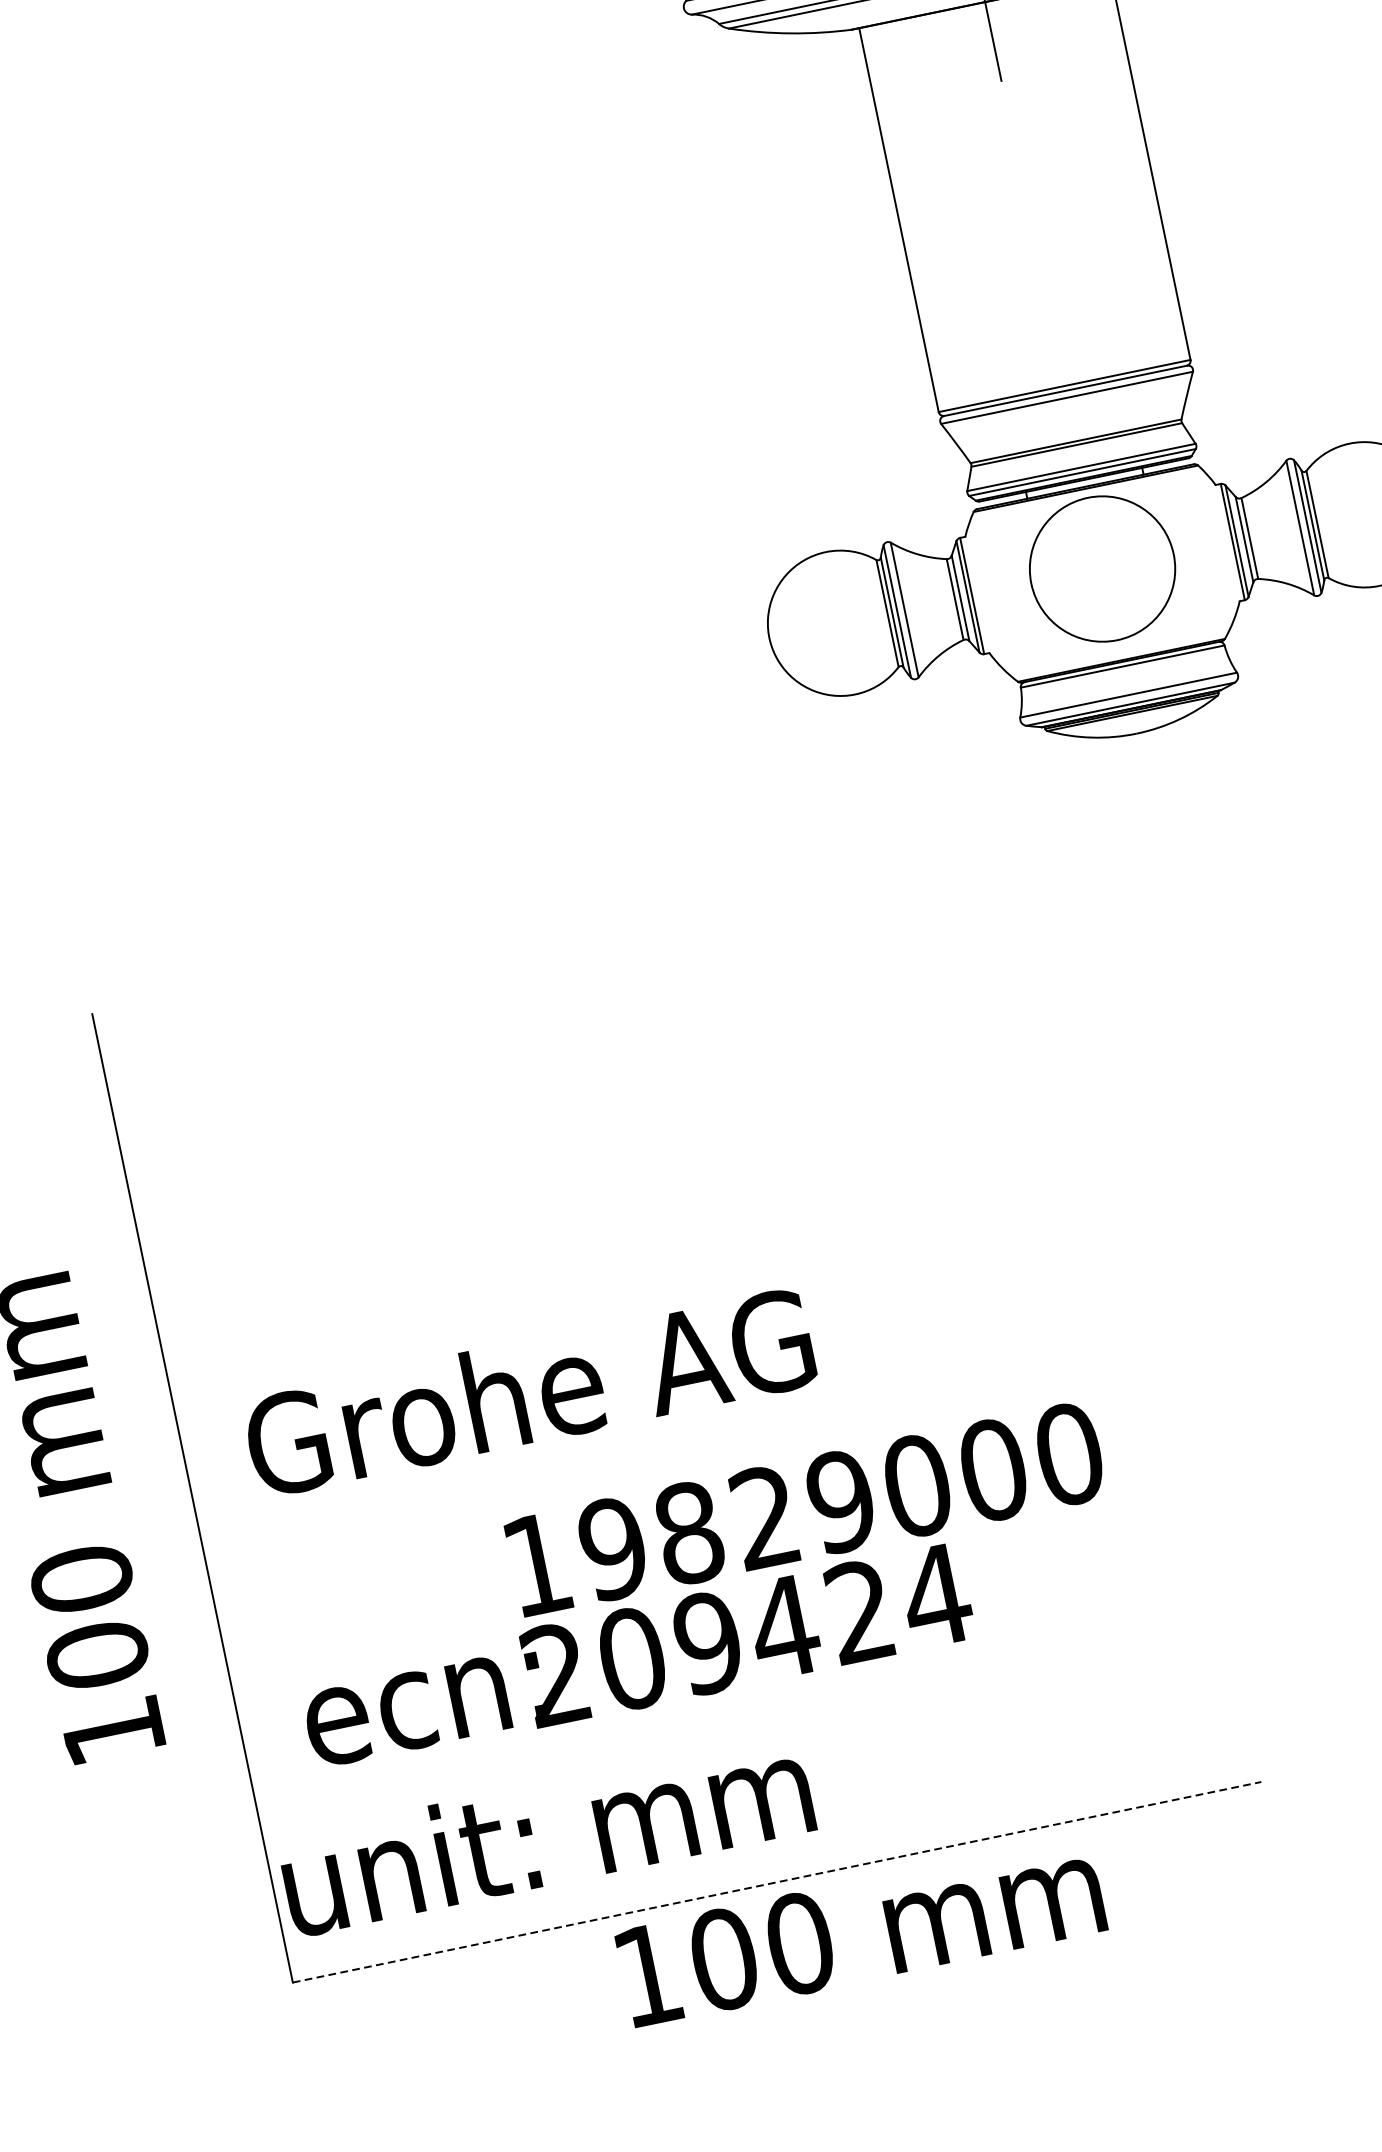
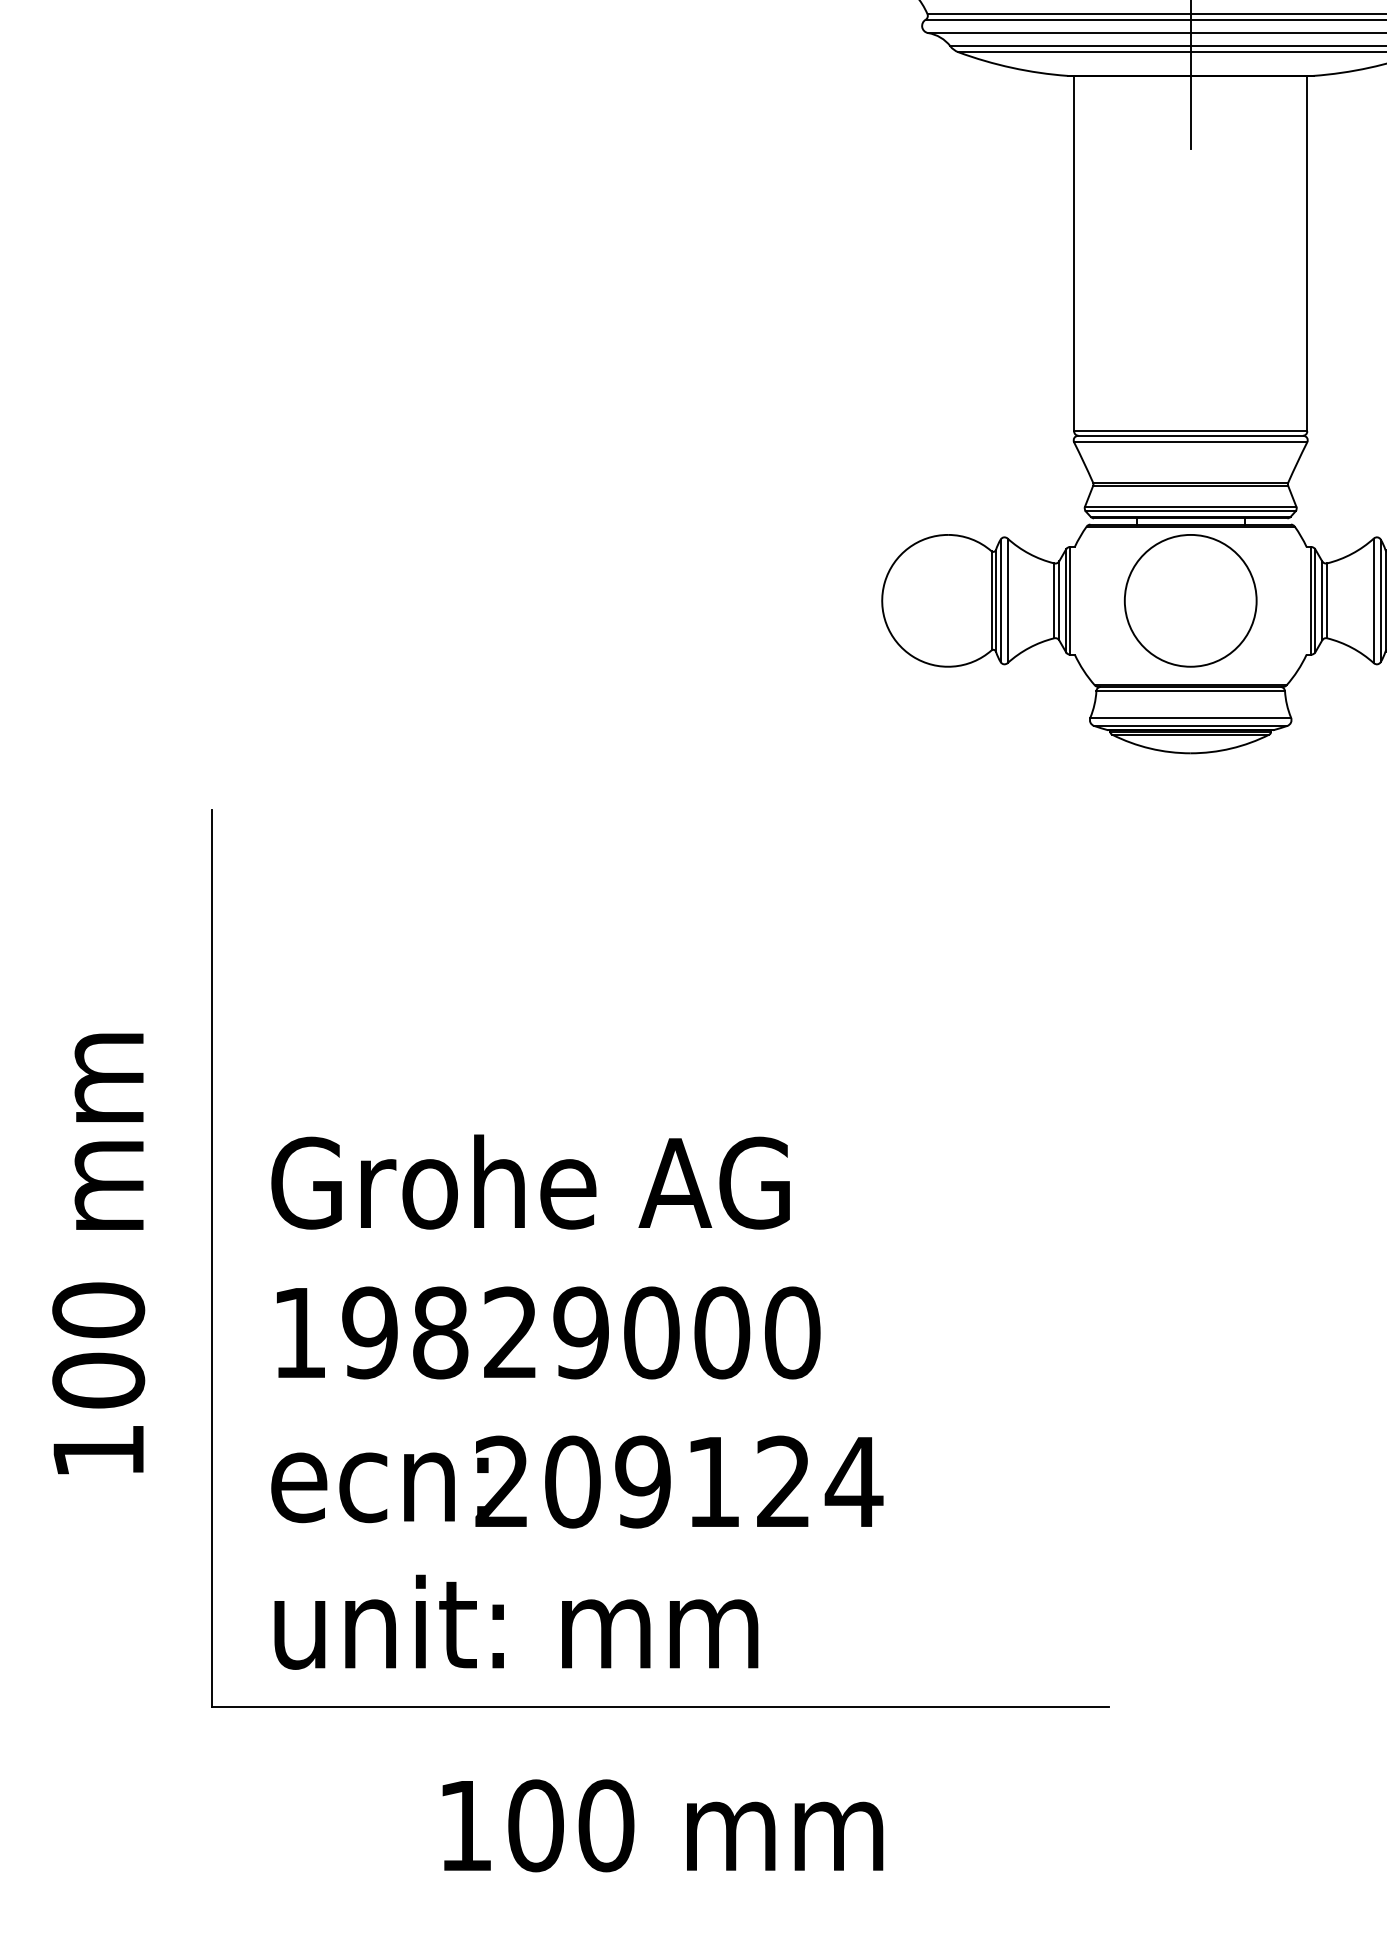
text: (529, 1391) -> (530, 1181), moved
text: (805, 1508) -> (548, 1332), moved
text: (784, 1626) -> (713, 1481), 209424 -> 209124
text: (546, 1833) -> (516, 1621), moved
line: (777, 1882) -> (660, 1707), dashed -> solid
text: (860, 1930) -> (662, 1825), moved

